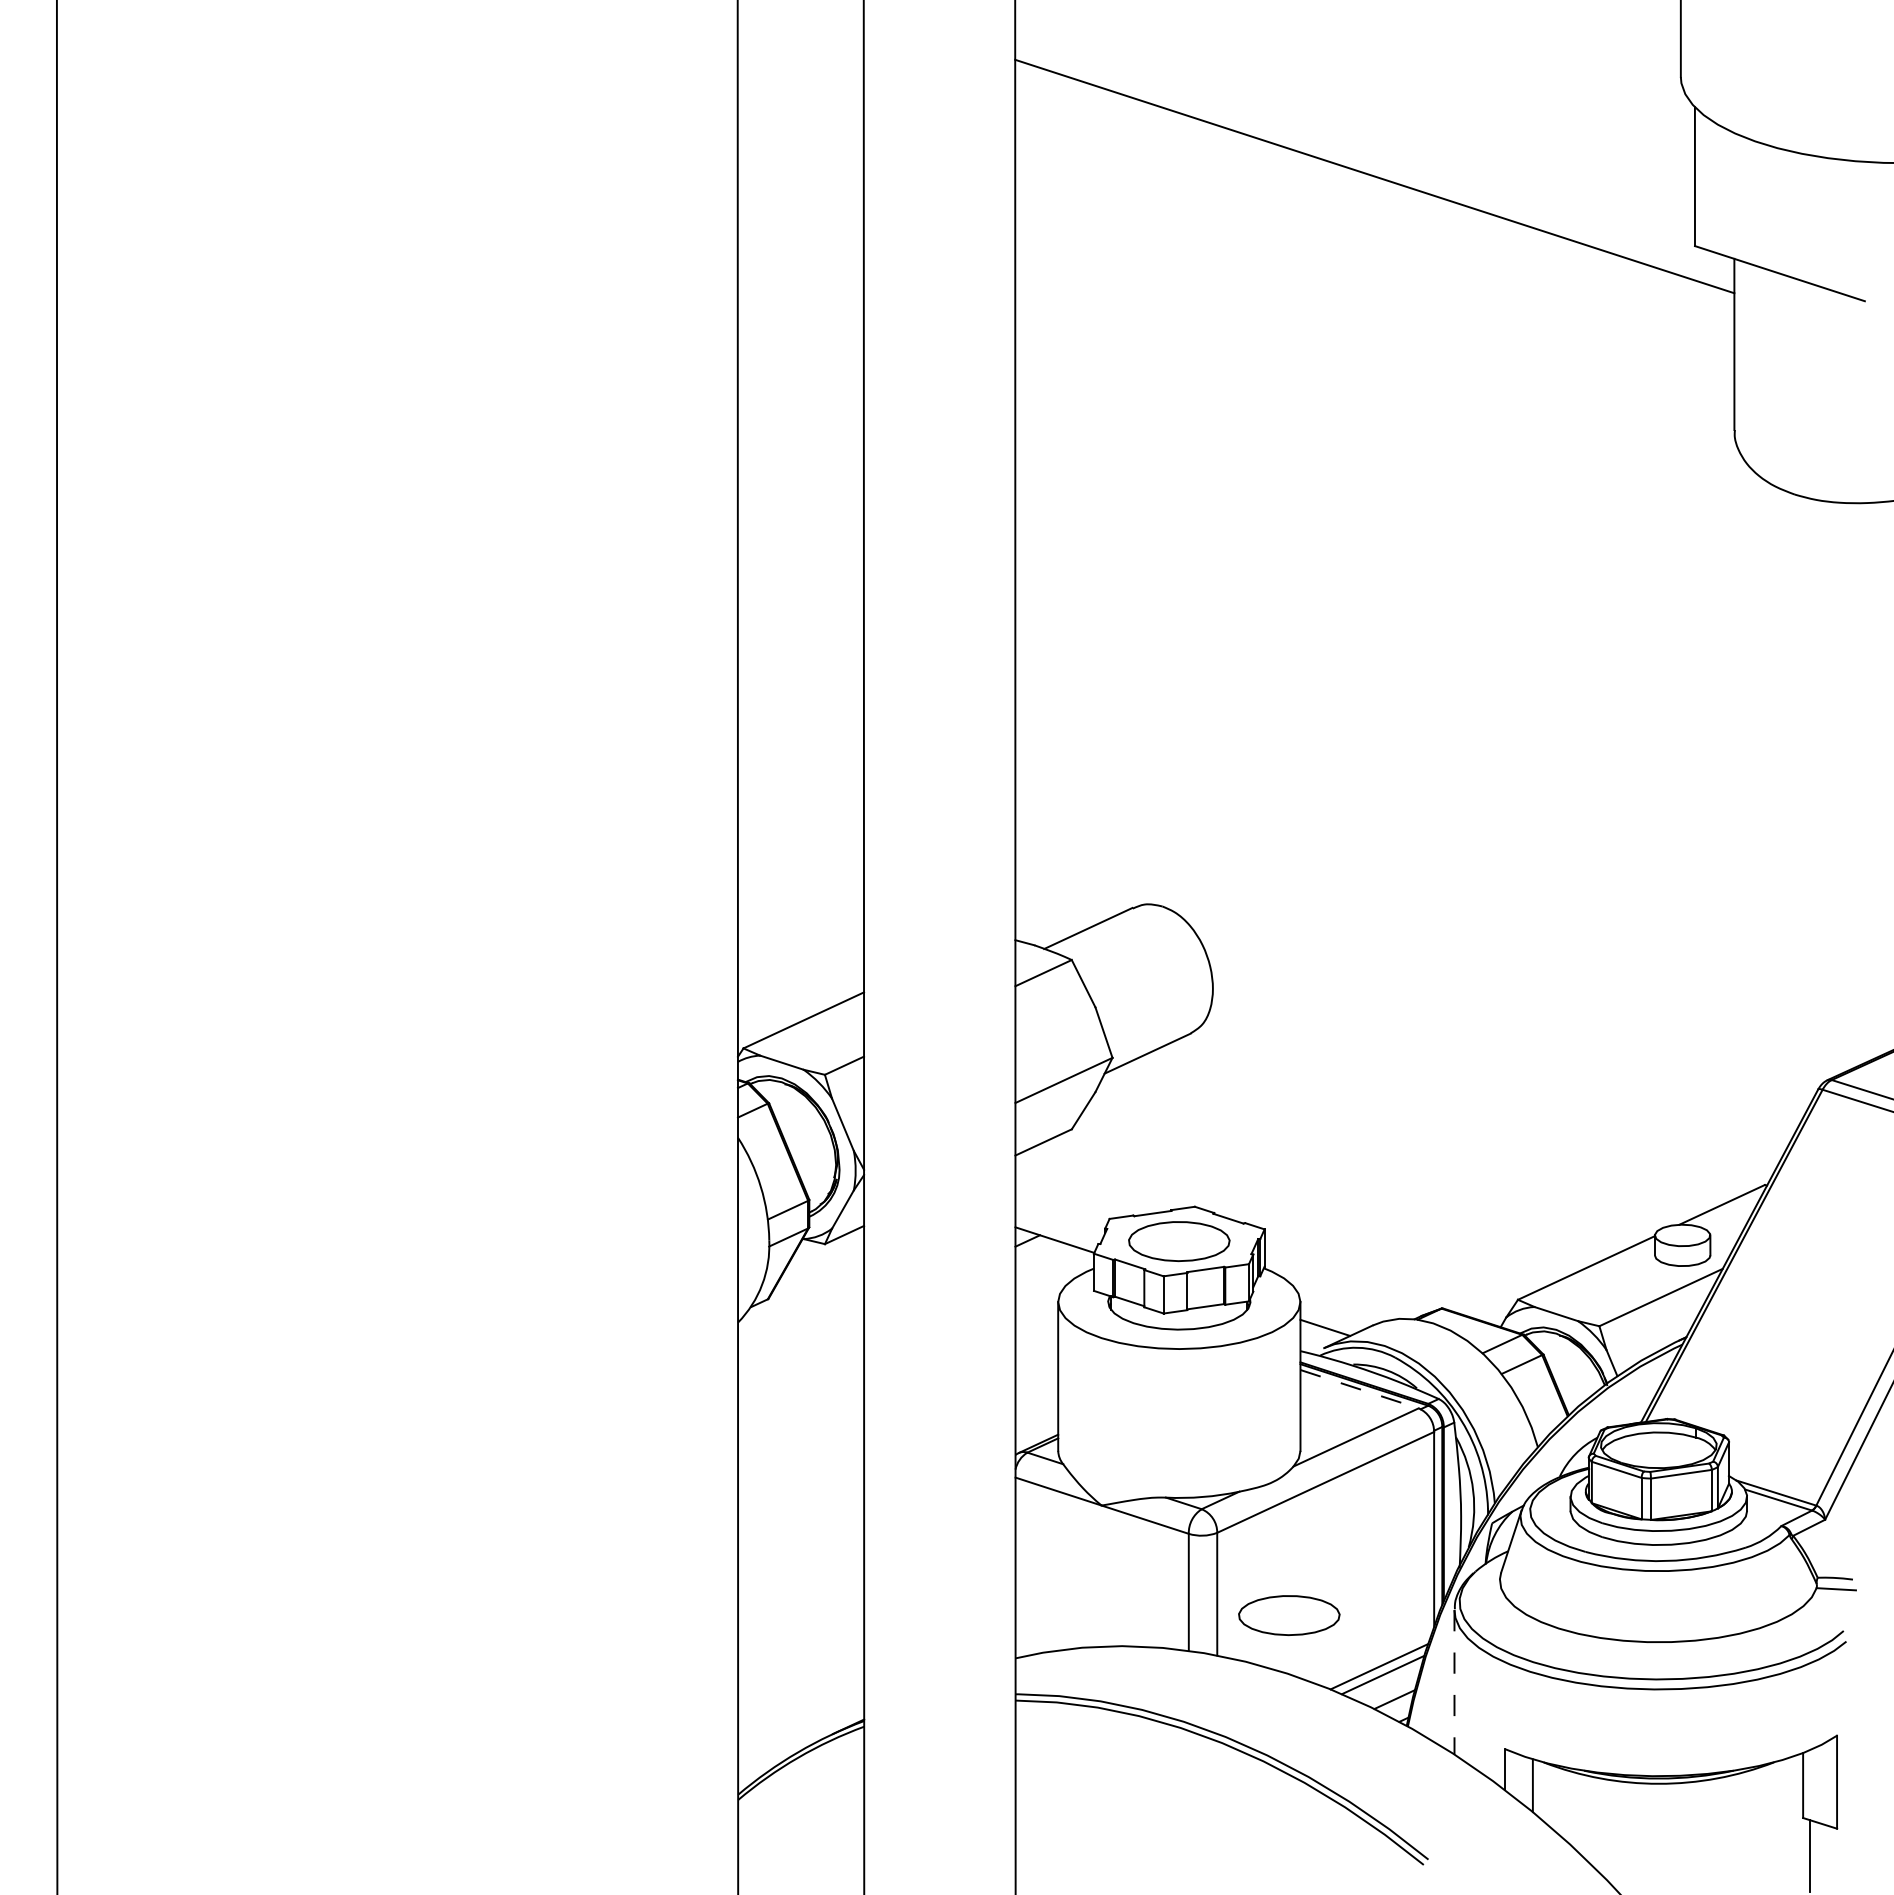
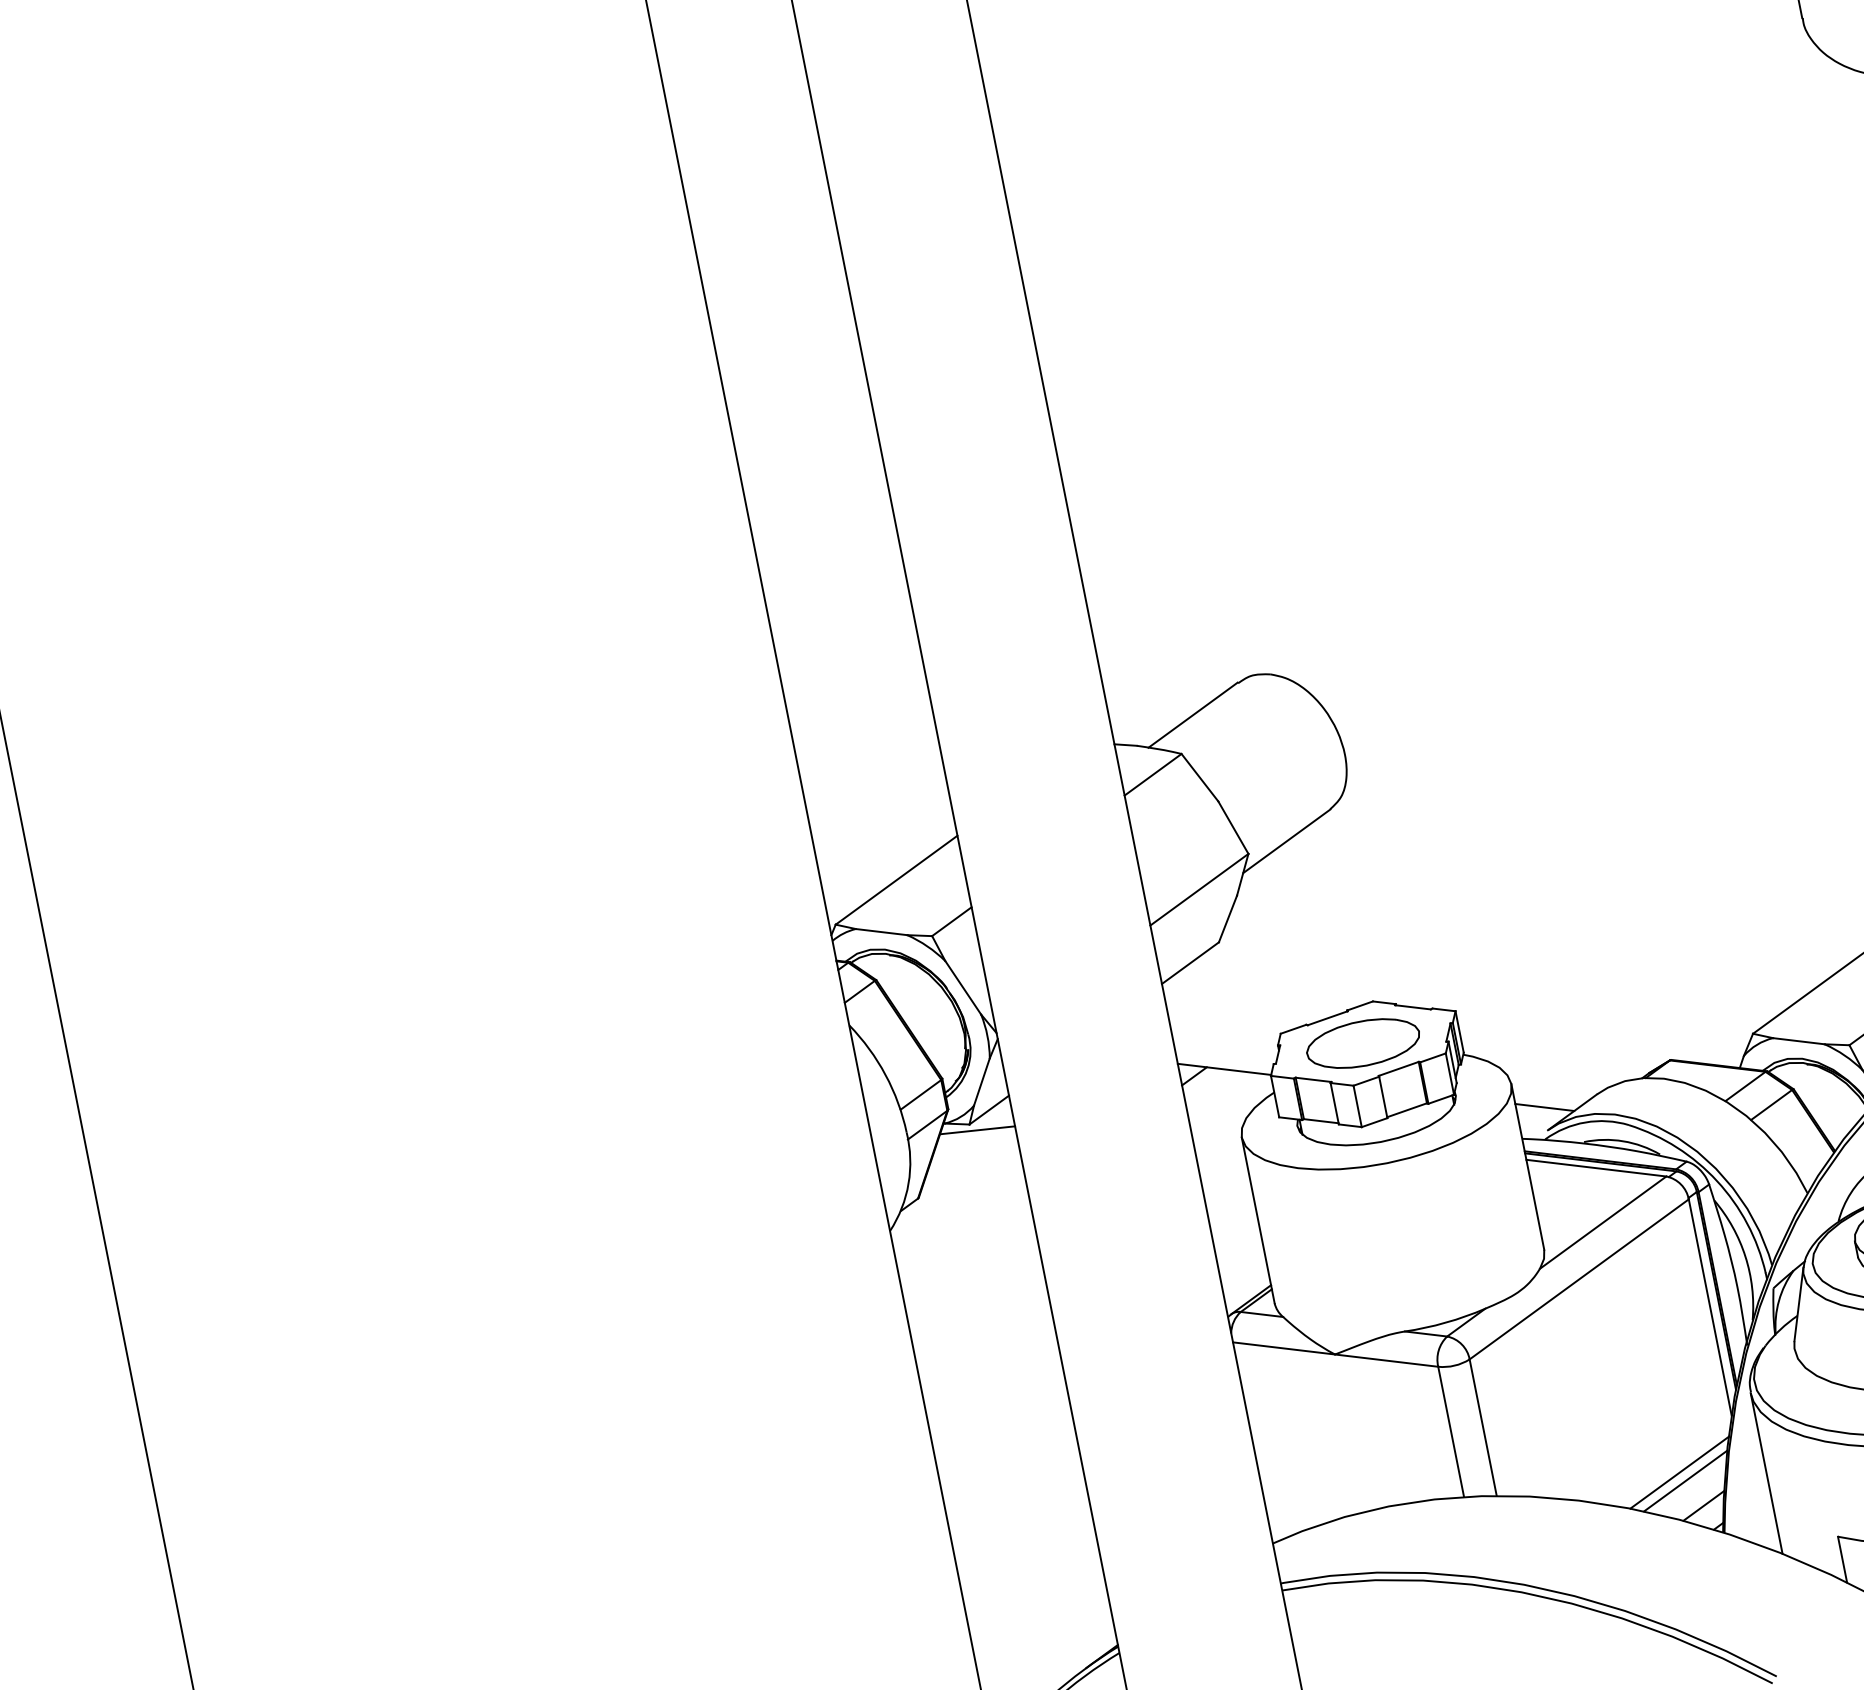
line: (830, 1250) -> (977, 1130), added
line: (1360, 1389) -> (1597, 1168), dashed -> solid
part: (1289, 1615) -> (1568, 1435), removed
line: (1454, 1682) -> (1766, 1473), dashed -> solid

